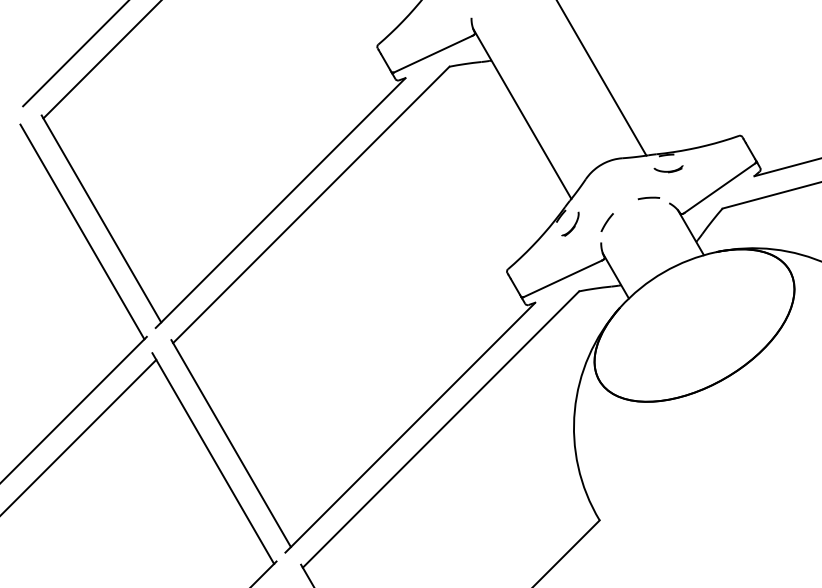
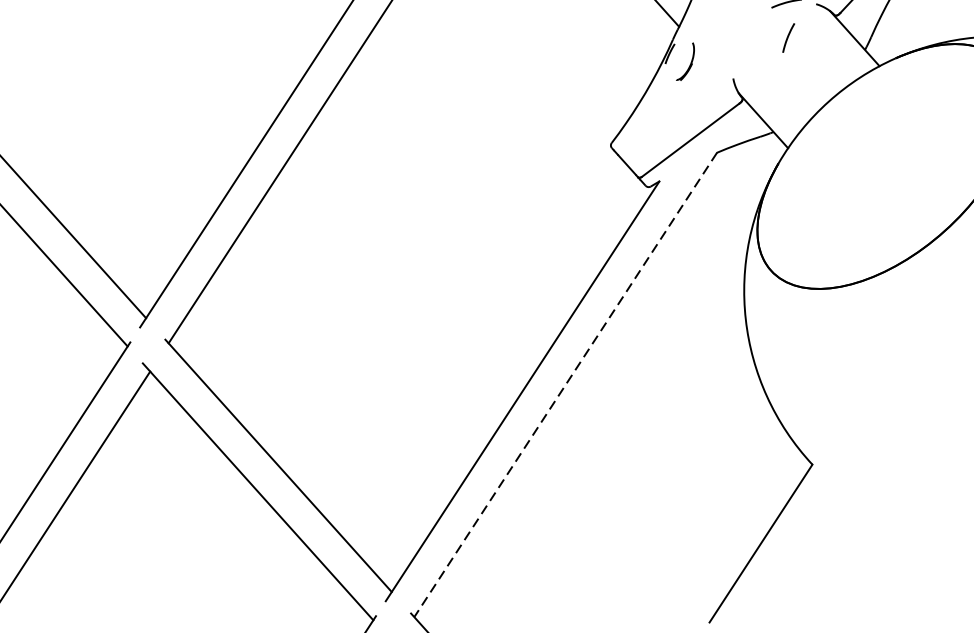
line: (606, 222) -> (787, 38), moved
line: (440, 429) -> (564, 385), solid -> dashed

